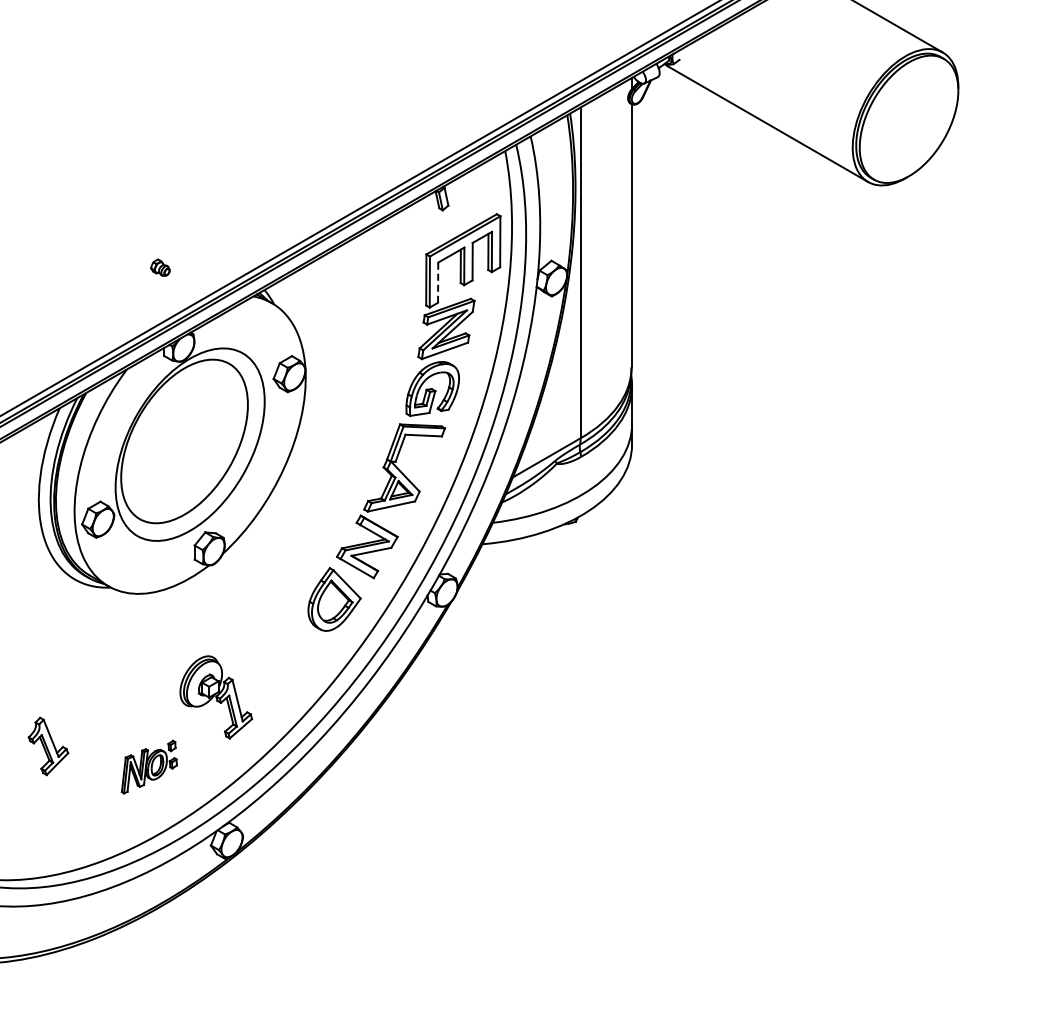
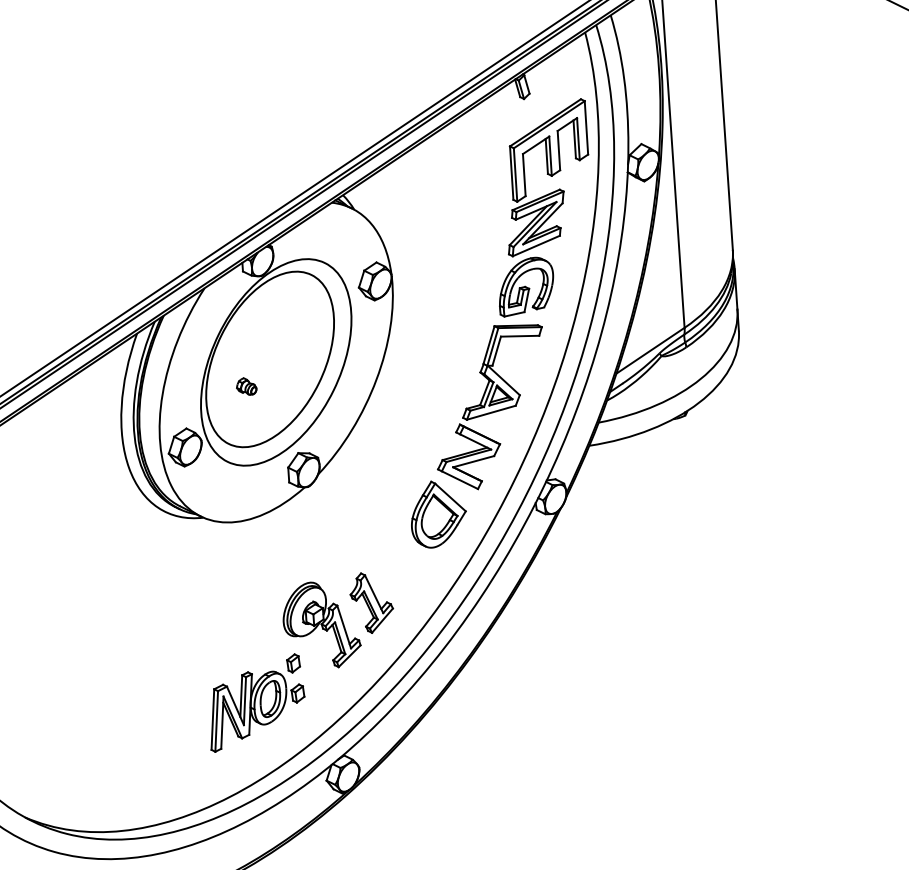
part: (160, 267) -> (246, 386), moved
line: (438, 282) -> (524, 174), dashed -> solid
part: (48, 746) -> (371, 602), moved
part: (149, 766) -> (256, 702), size x1.67

